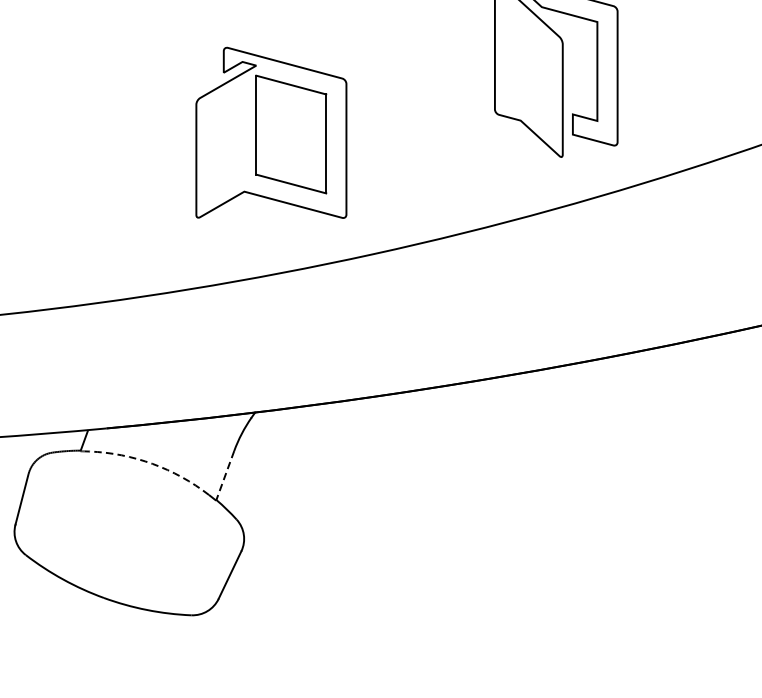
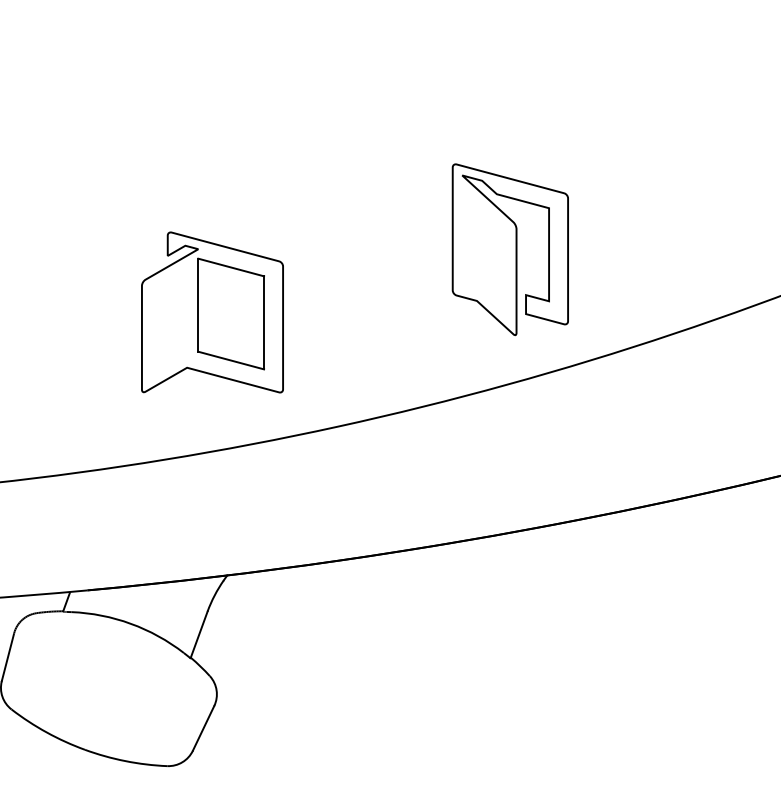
part: (271, 132) -> (212, 312), moved
arc: (152, 463) -> (130, 623), dashed -> solid
line: (225, 475) -> (199, 634), dashed -> solid

